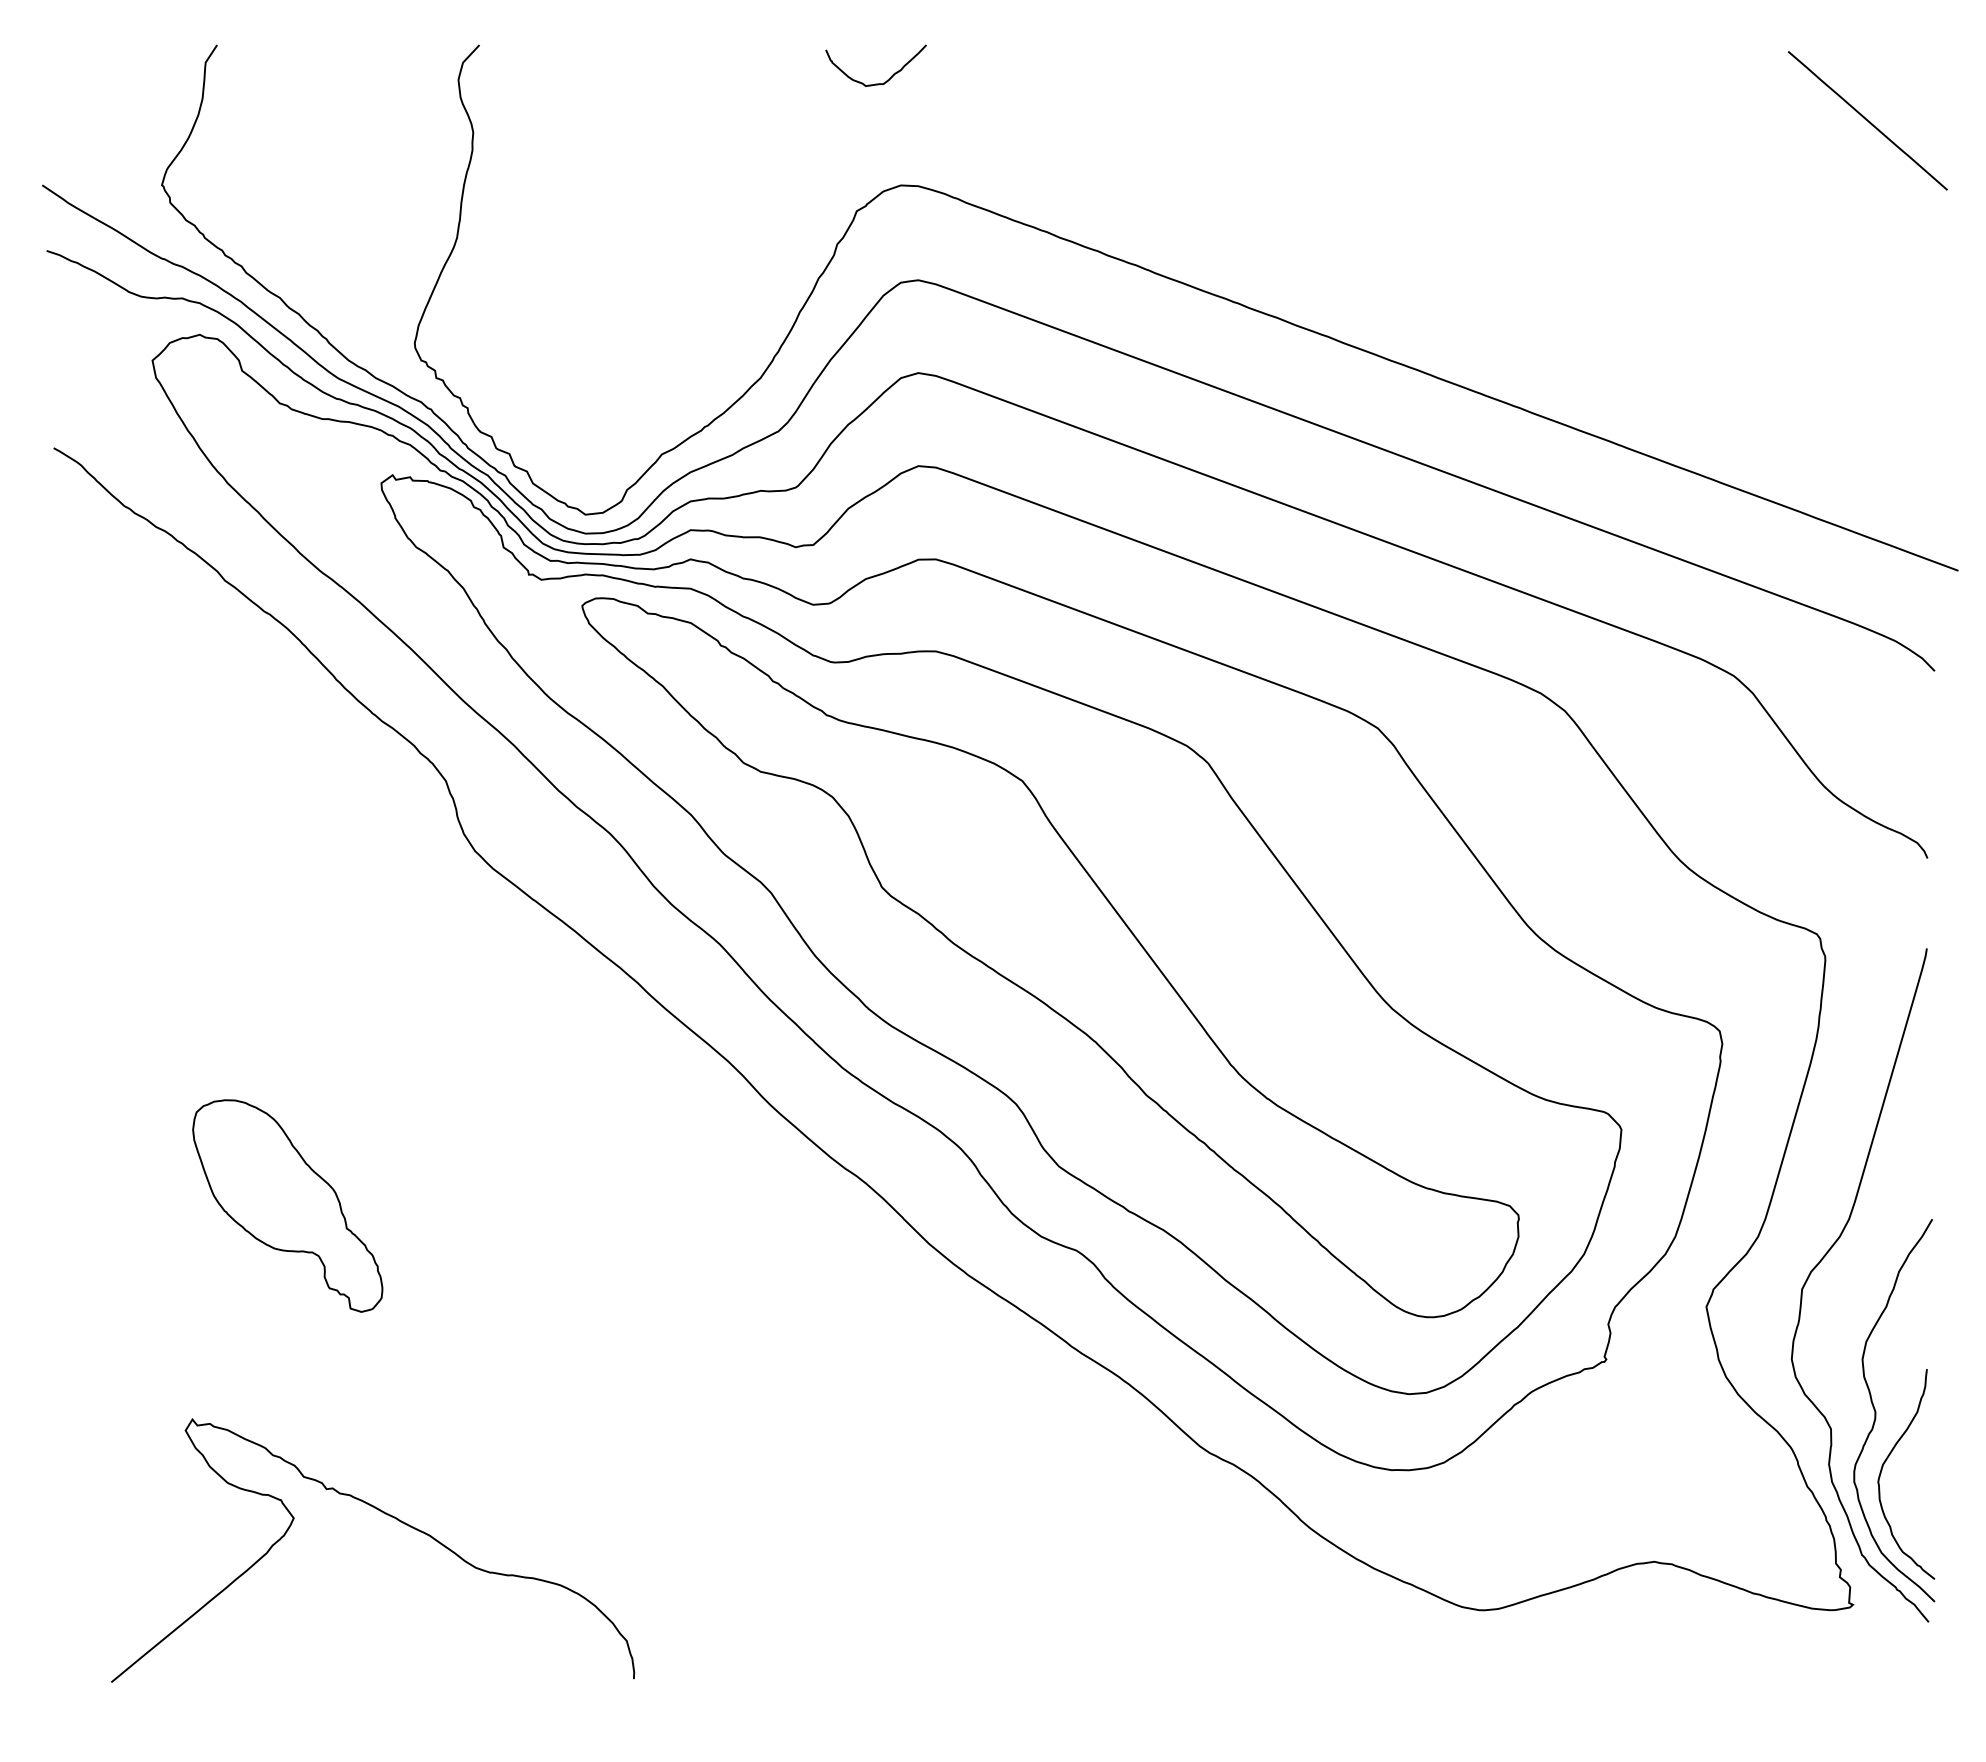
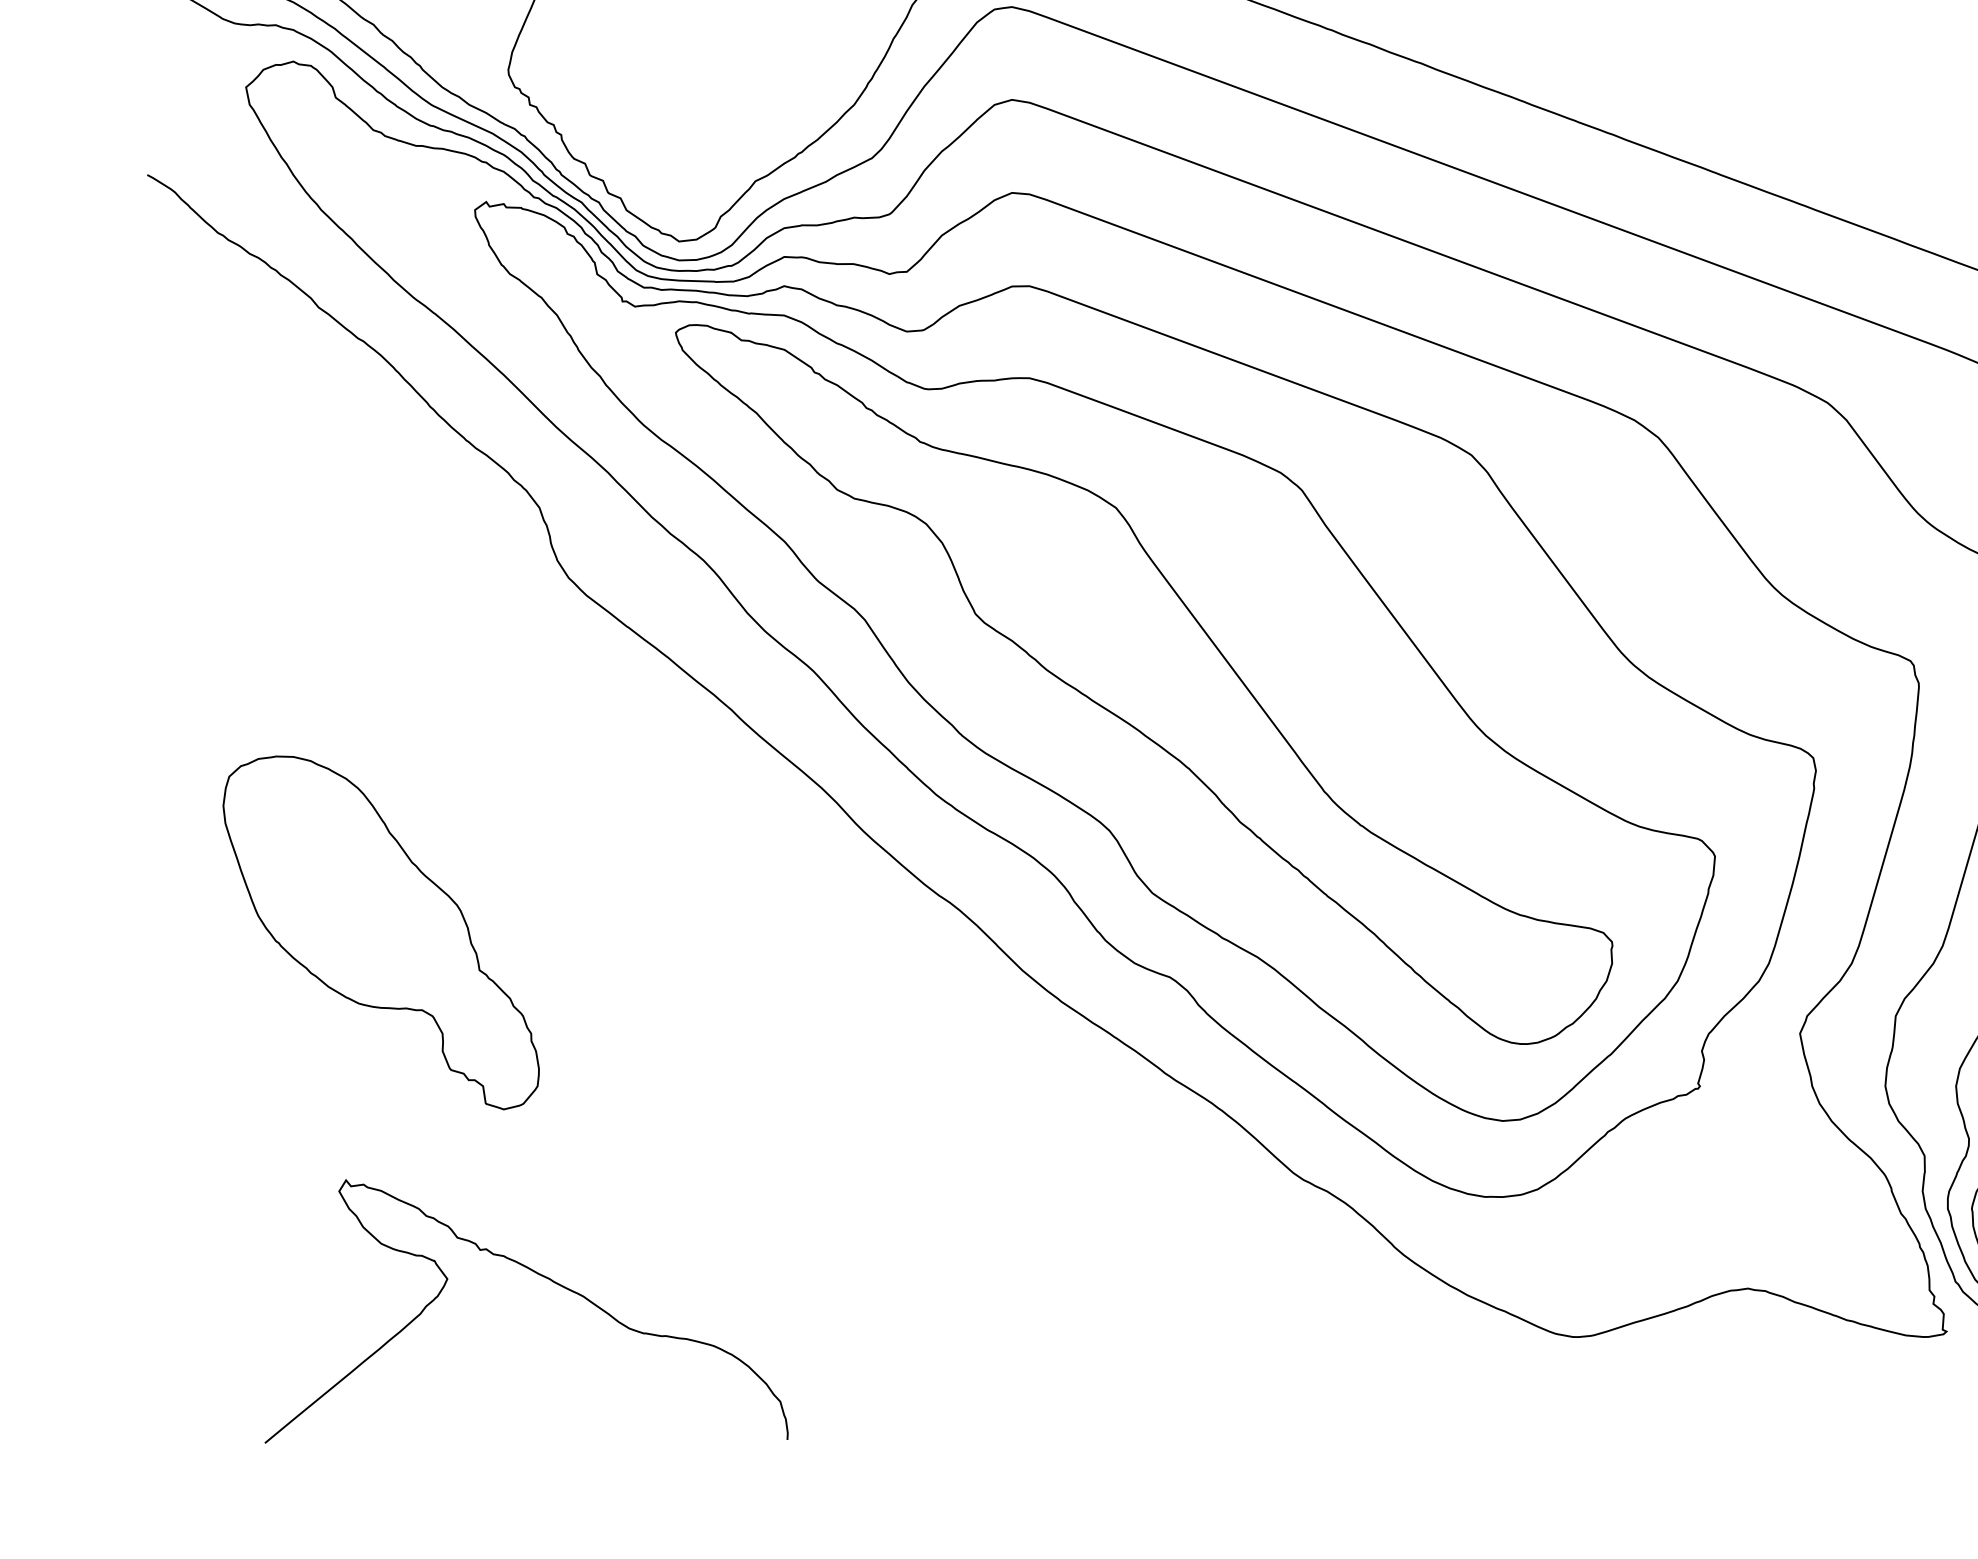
part: (287, 1205) -> (381, 932), size x1.67
curve: (389, 1516) -> (543, 1277), moved

